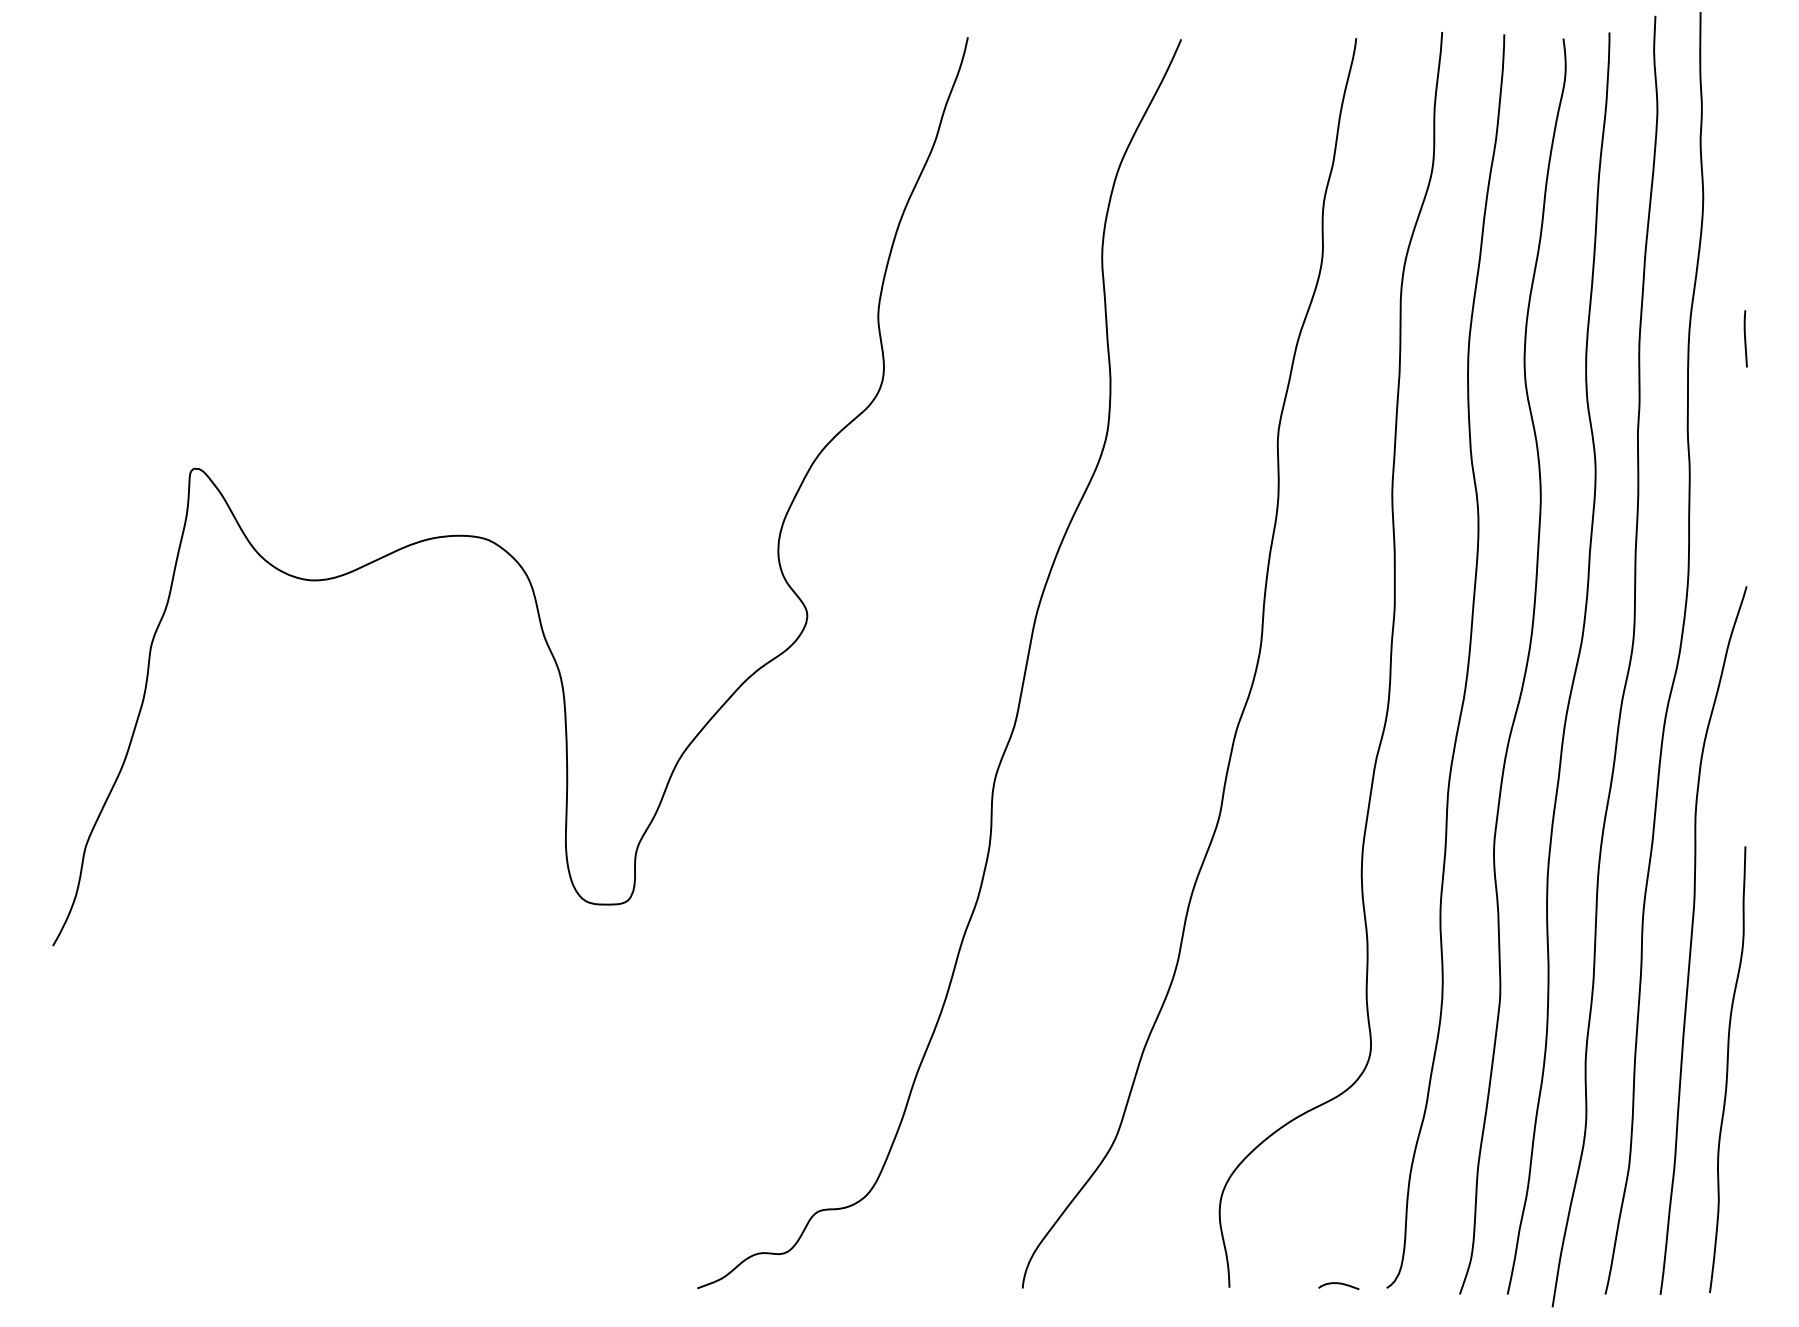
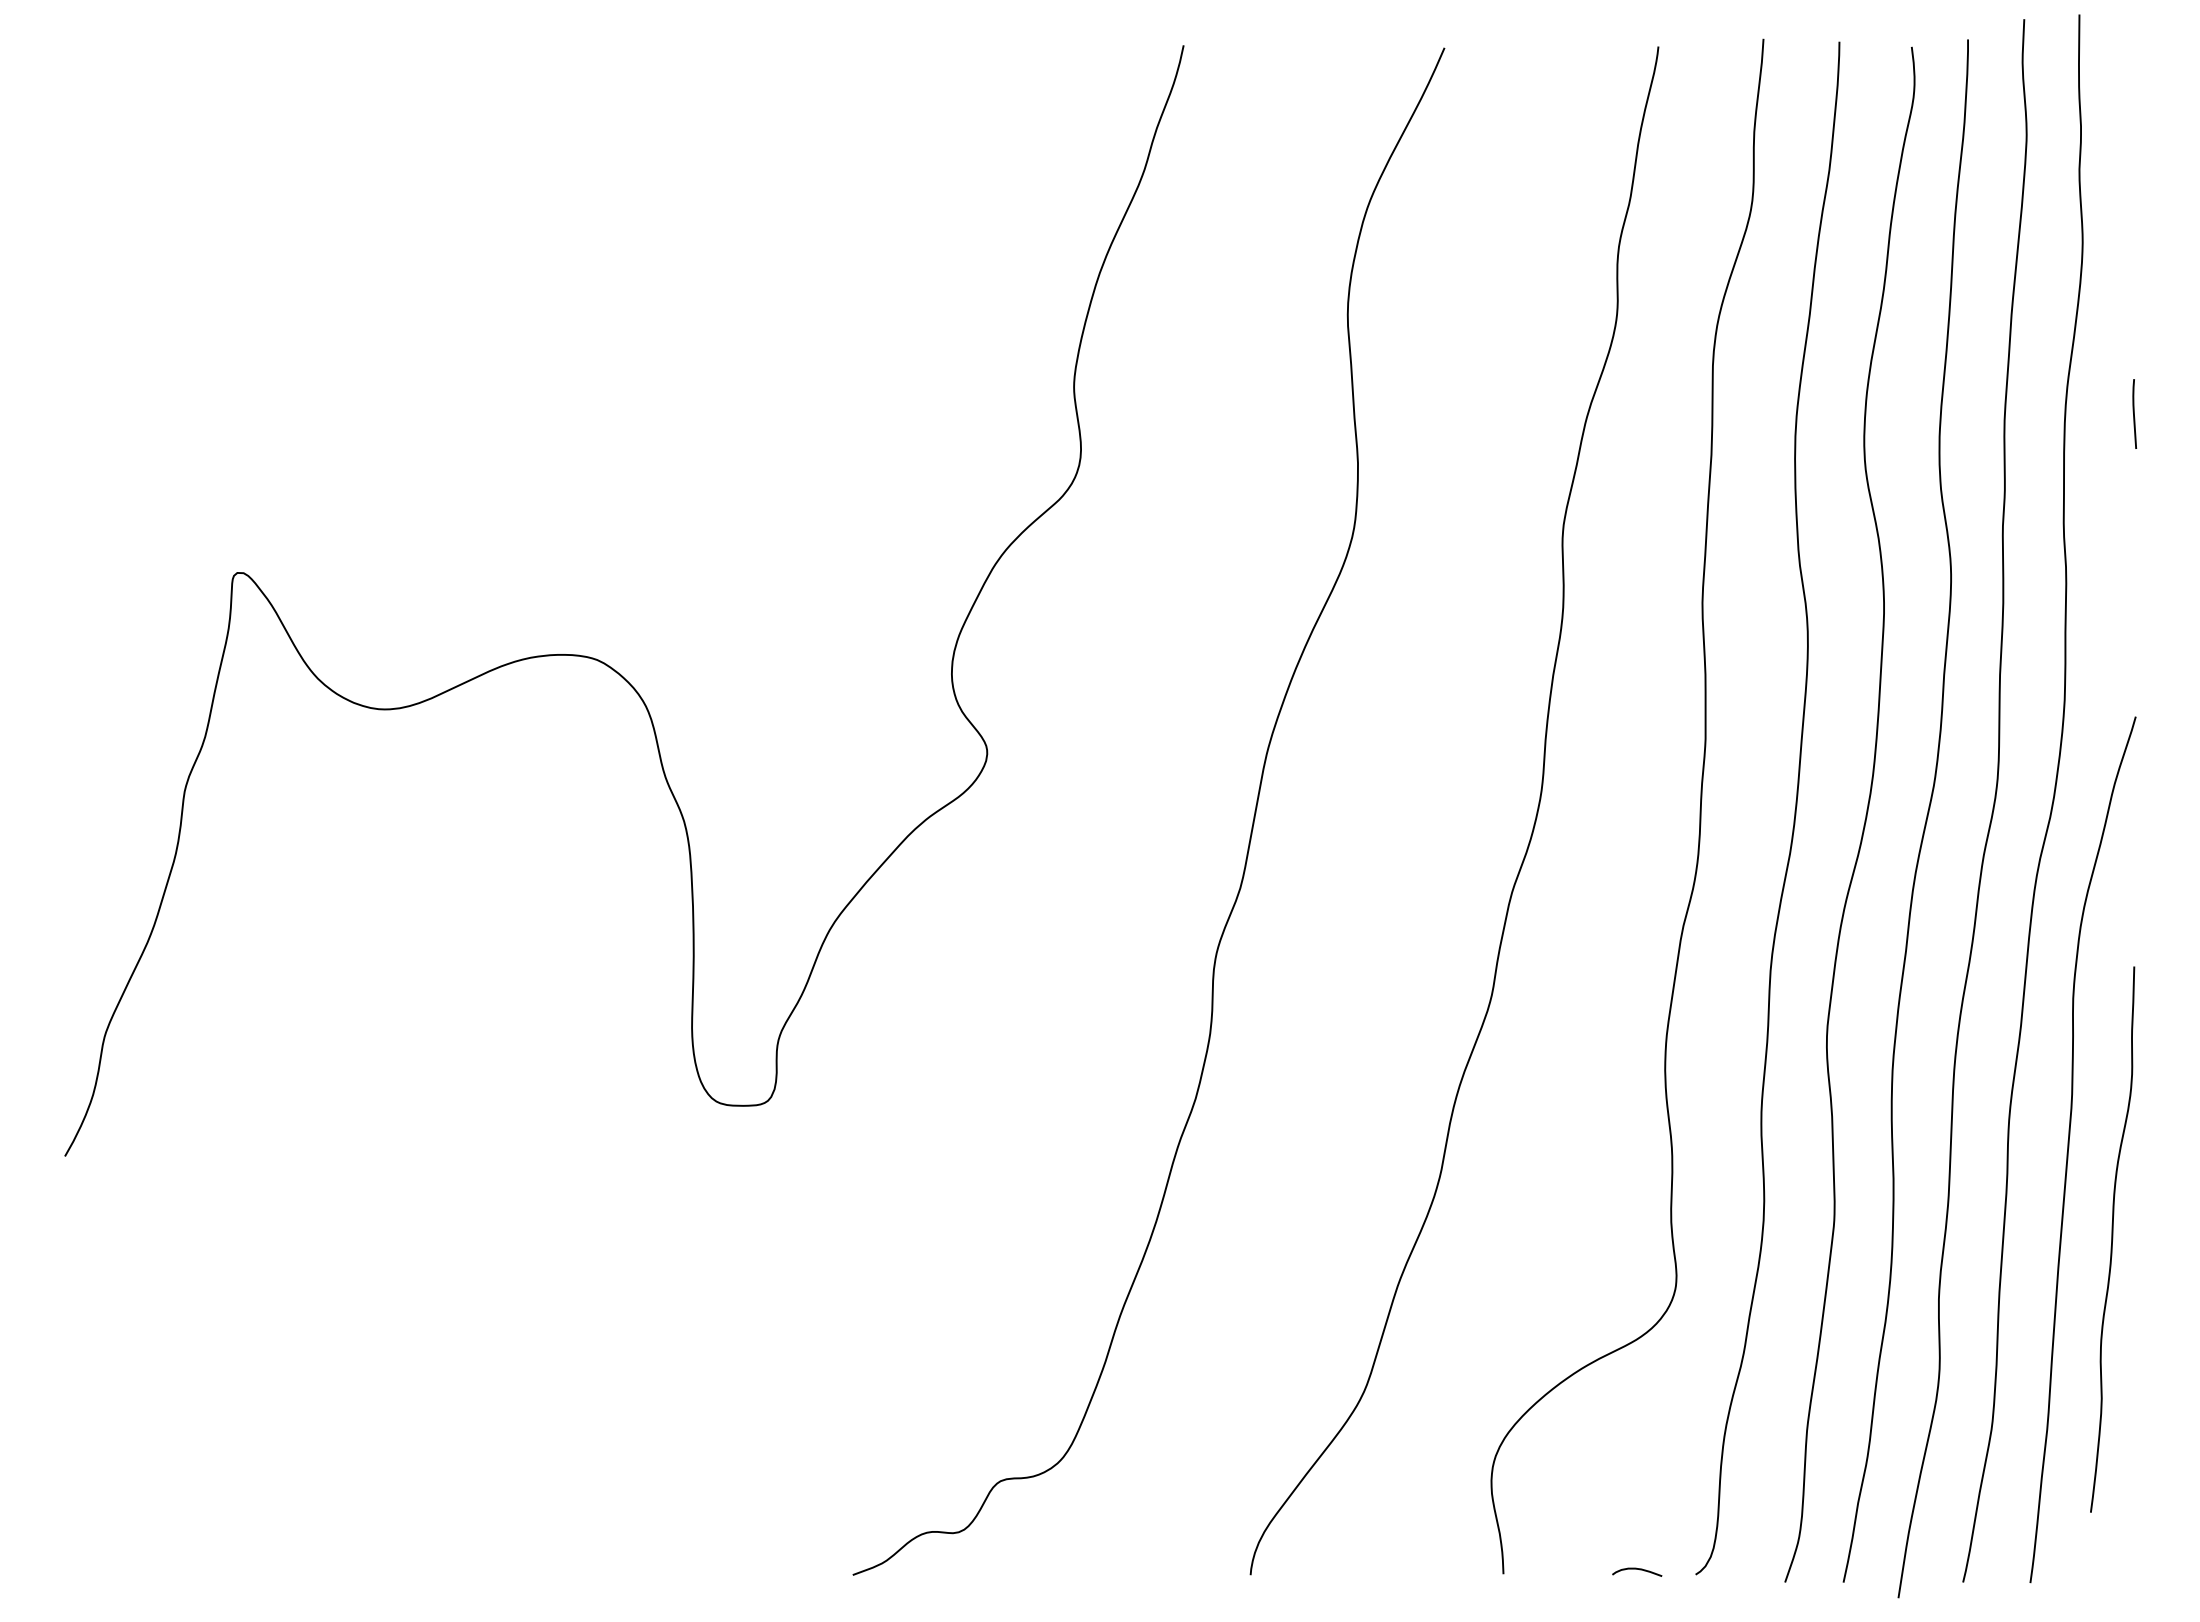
curve: (1727, 1069) -> (2112, 1239), moved

